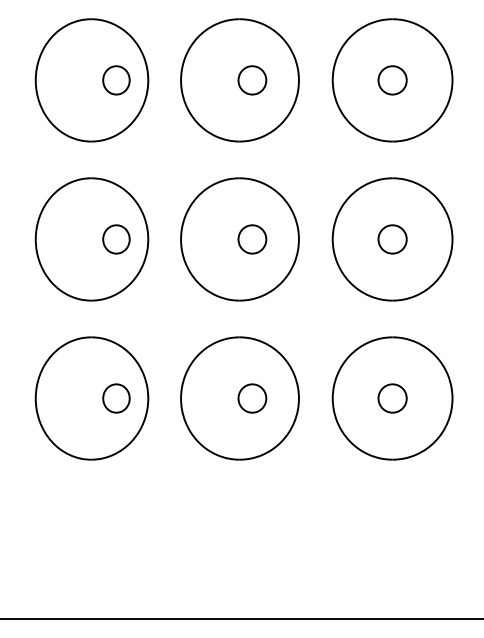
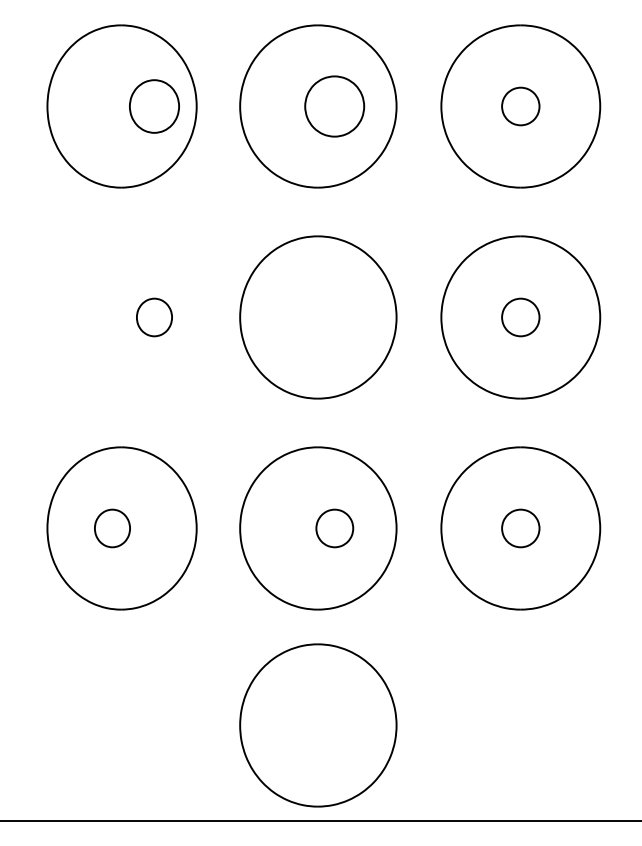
part: (116, 80) -> (154, 106), size x1.4
part: (252, 80) -> (334, 106), size x1.6
part: (91, 239) -> (121, 317), removed
part: (252, 239) -> (334, 317), removed
part: (116, 398) -> (112, 528), moved
part: (240, 547) -> (318, 725), added

